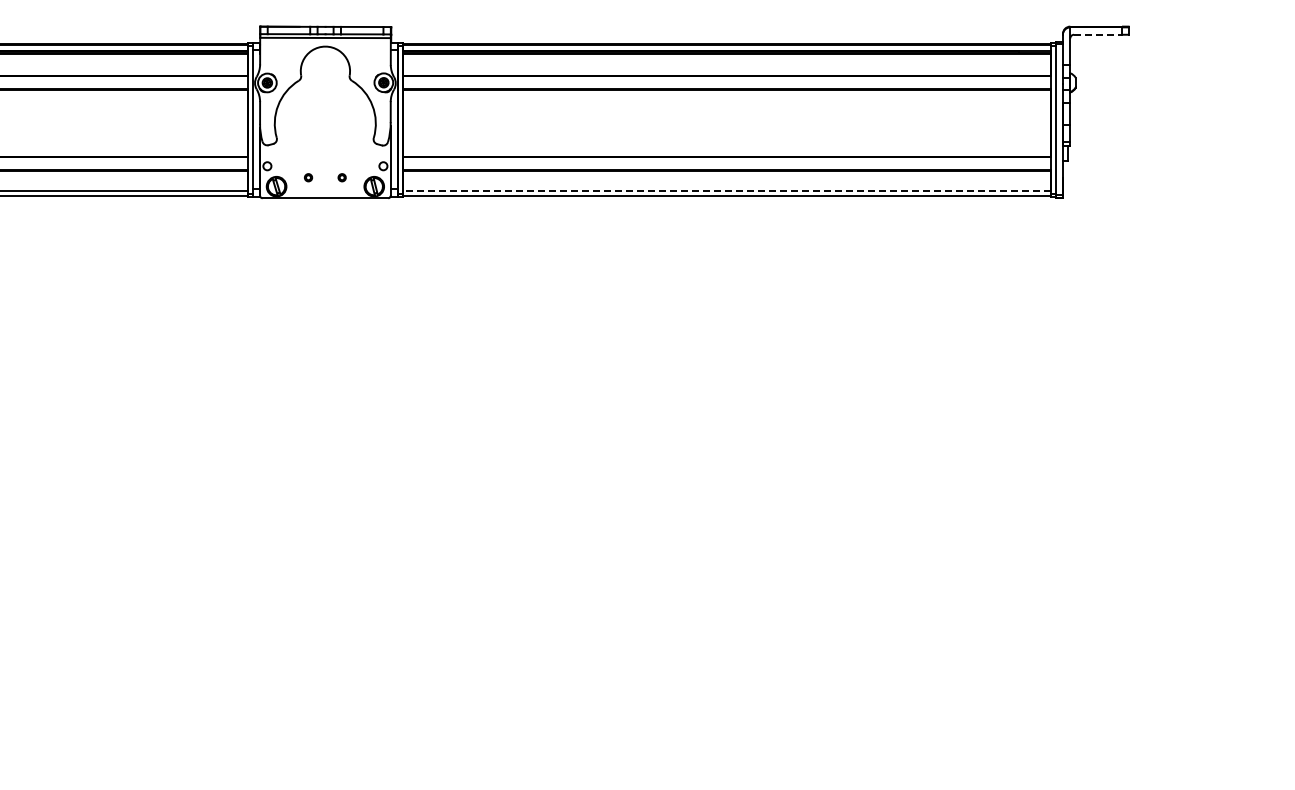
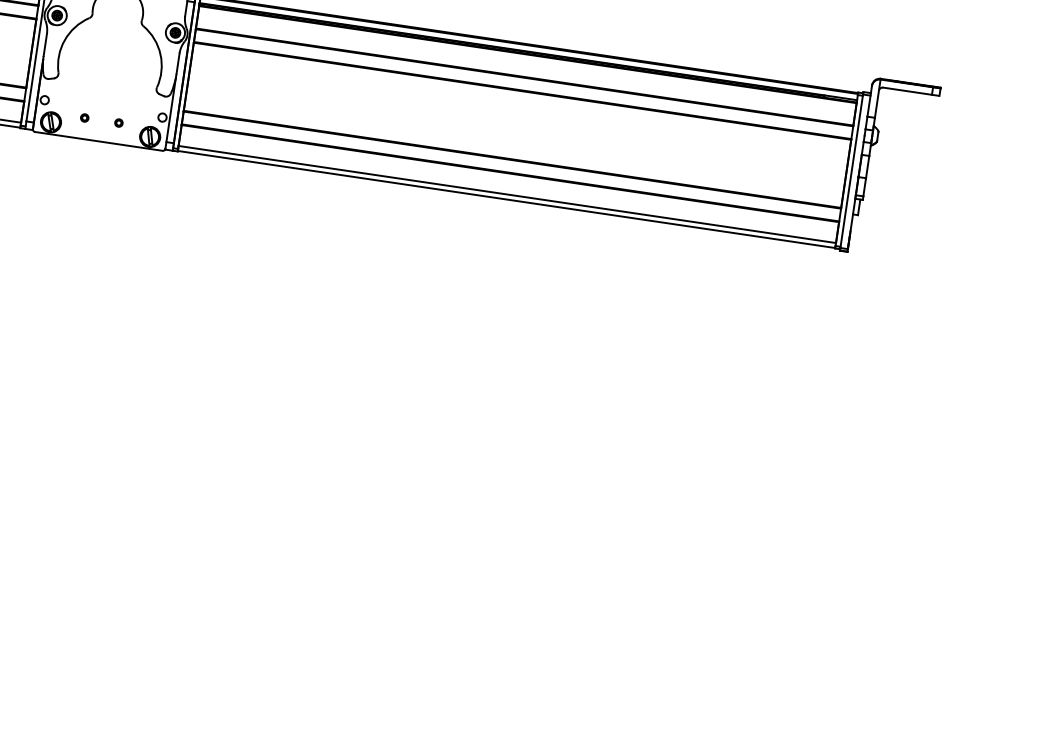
line: (1098, 34) -> (908, 91), dashed -> solid
line: (726, 191) -> (506, 194), dashed -> solid

